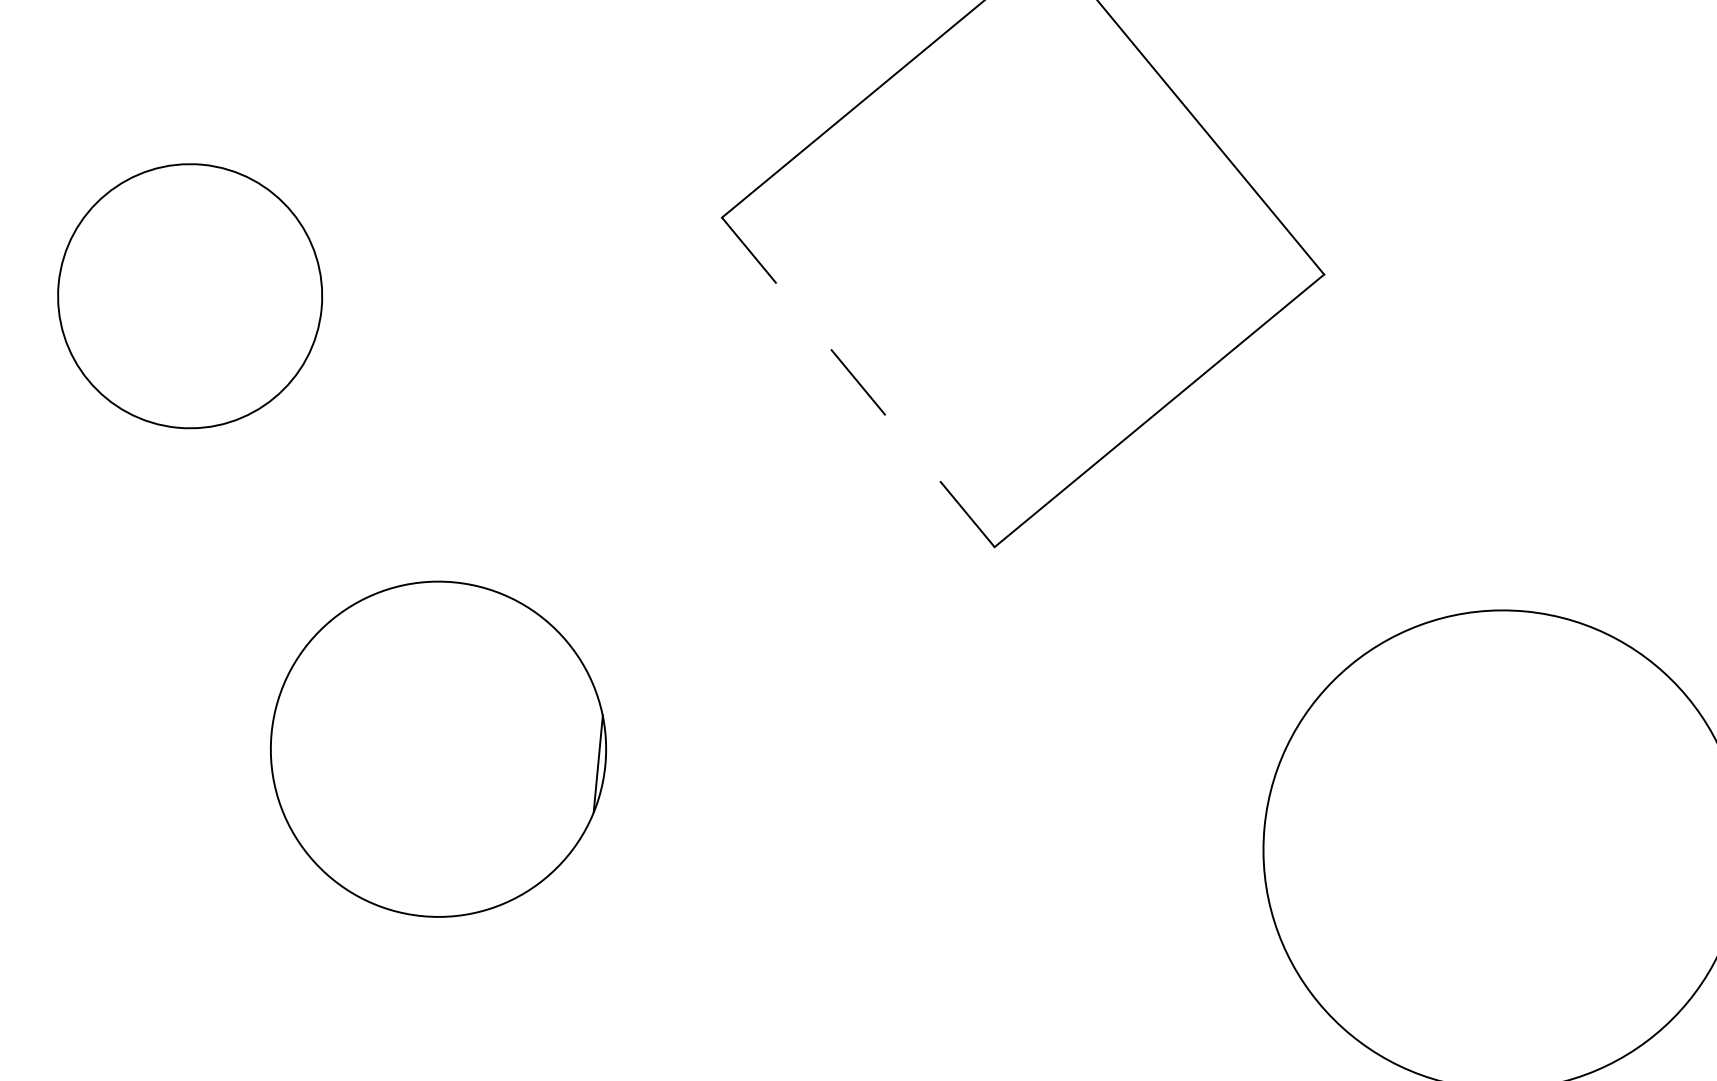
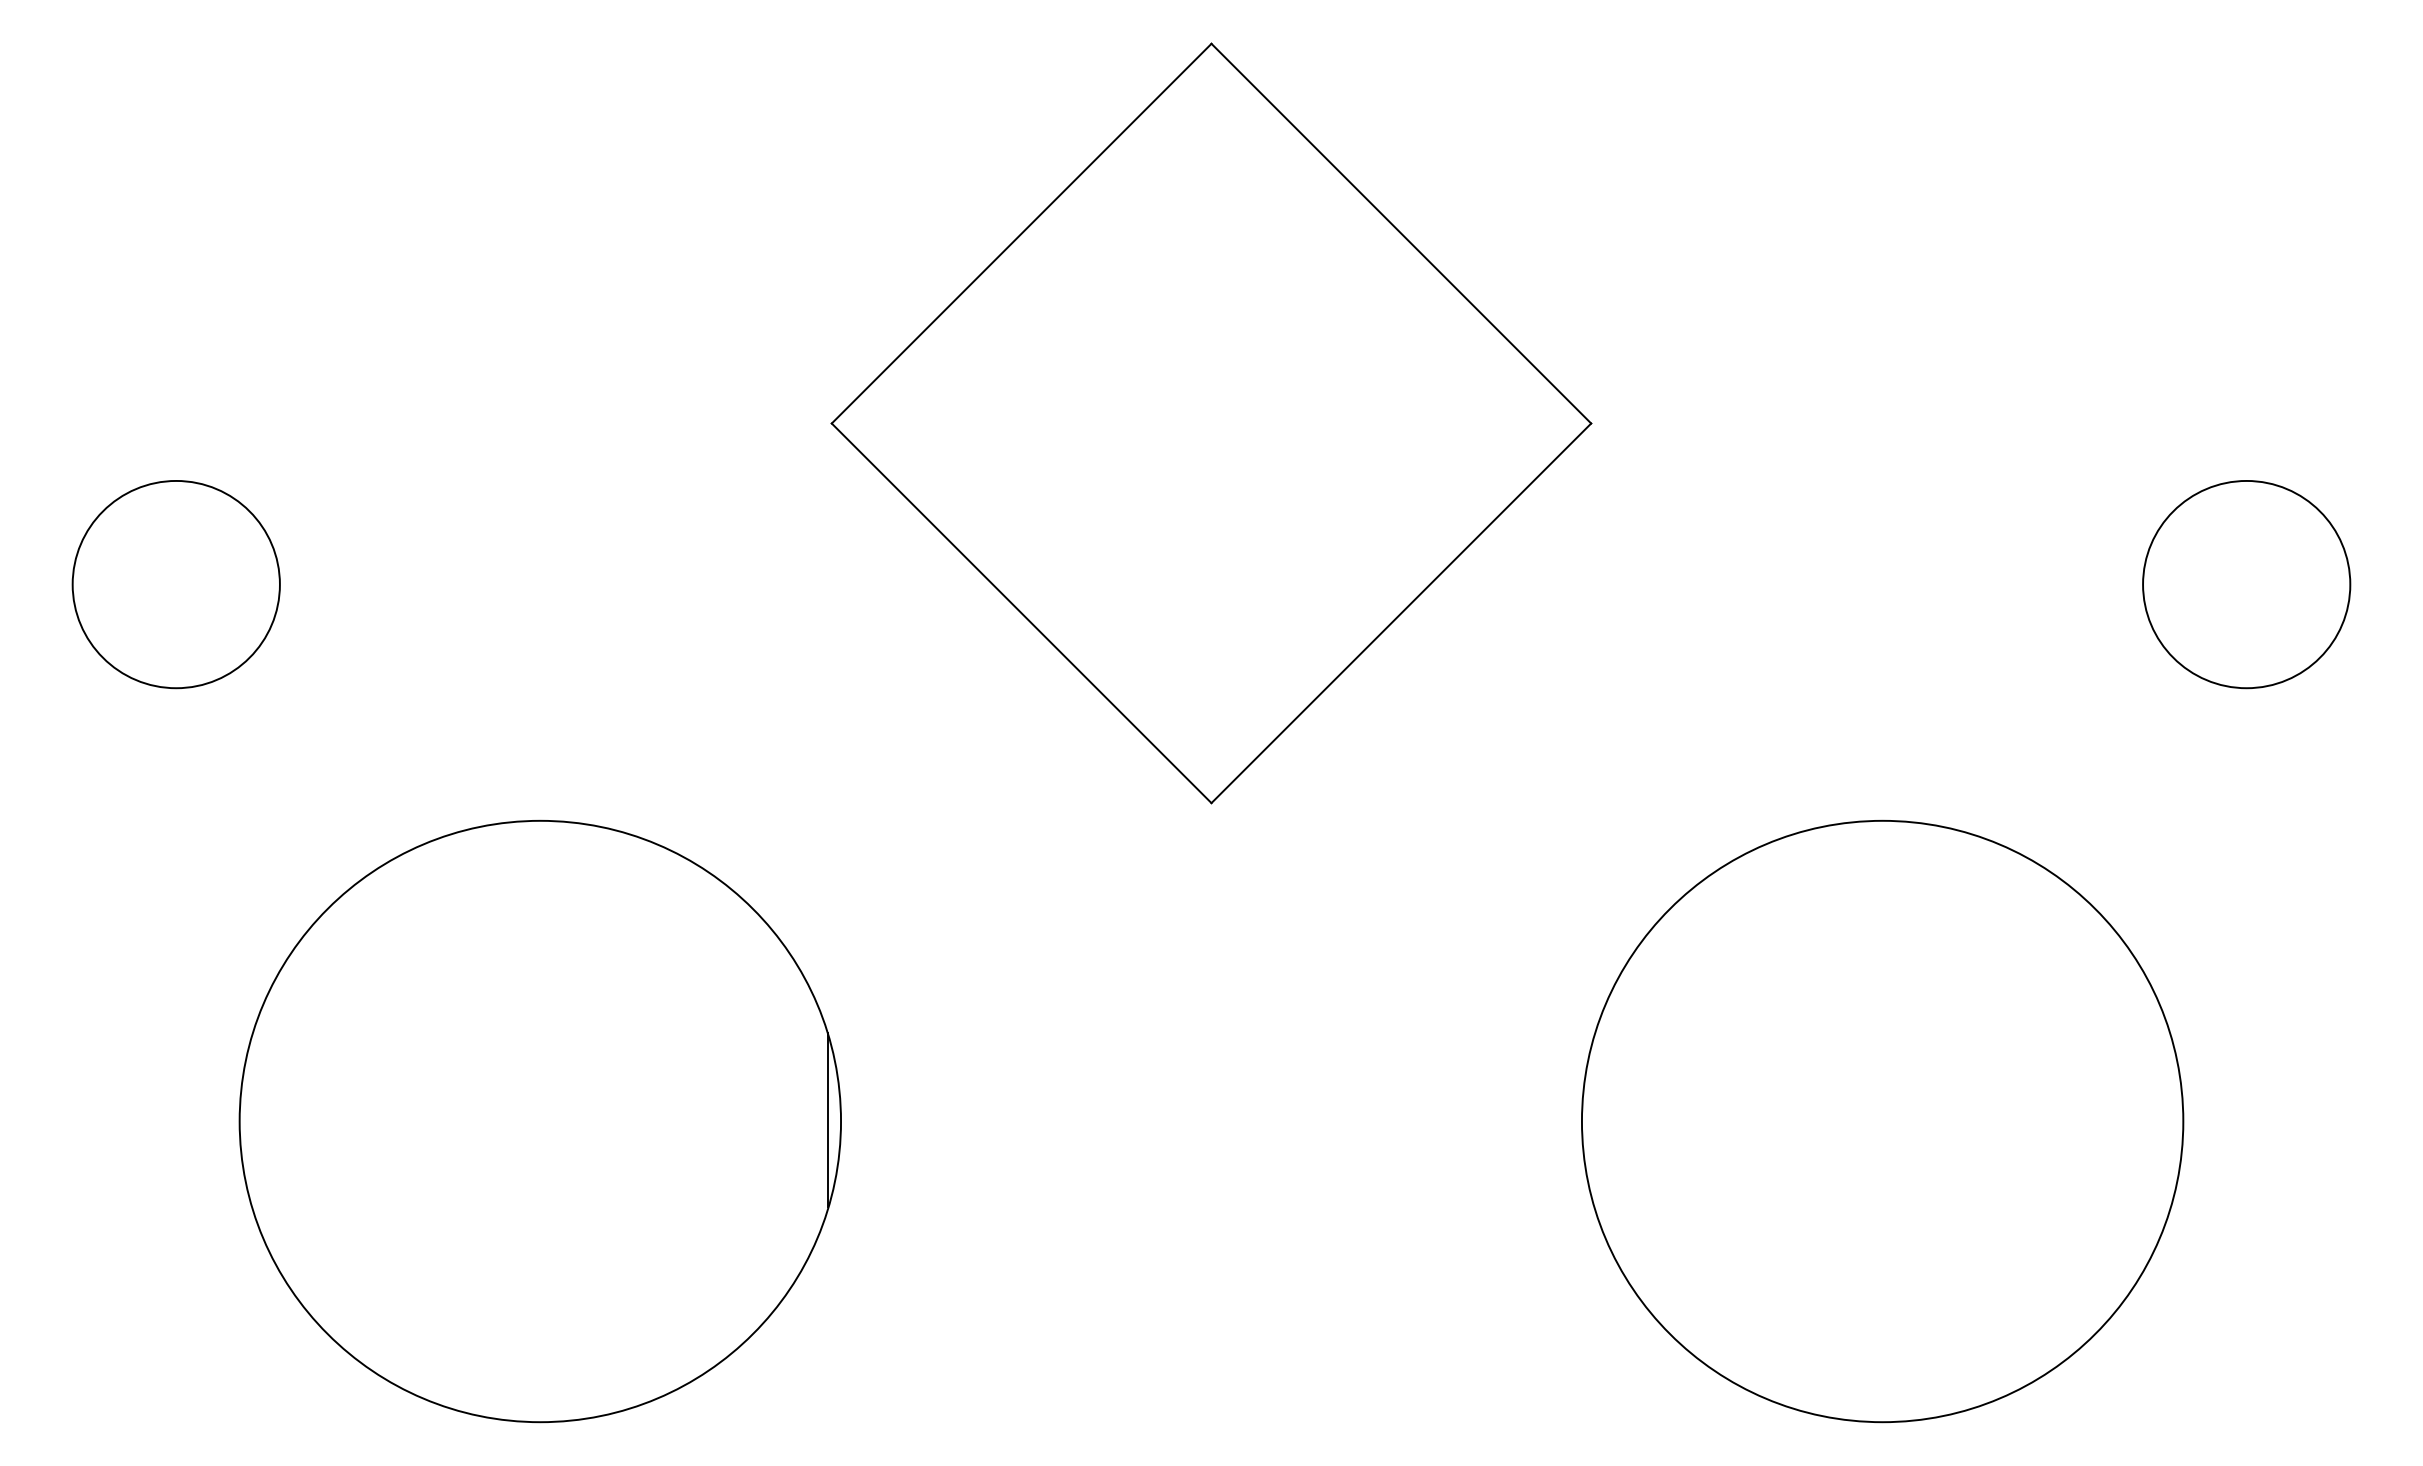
circle: (189, 296) -> (175, 584), size x0.62
line: (858, 382) -> (1021, 613), dashed -> solid
part: (437, 749) -> (539, 1121), size x1.43

